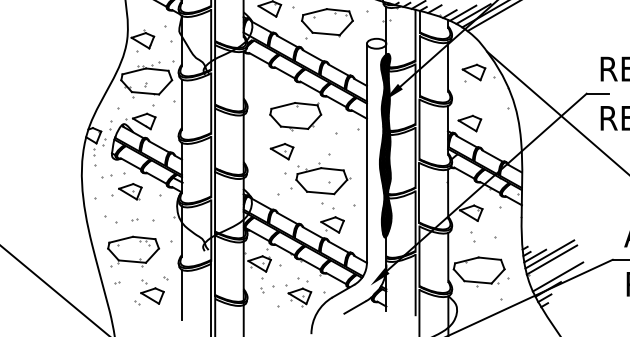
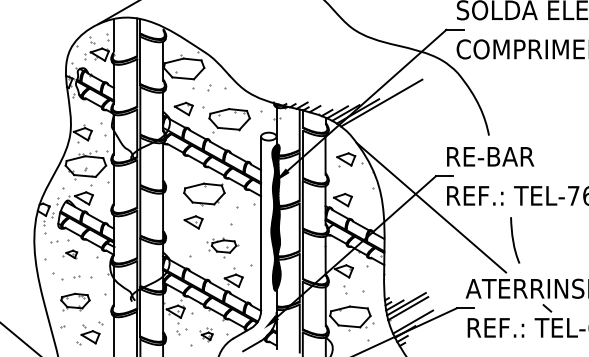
part: (318, 183) -> (222, 247), size x0.6
part: (126, 191) -> (69, 254), size x0.6
part: (133, 252) -> (75, 302), size x0.7
part: (298, 292) -> (206, 334), size x0.6

